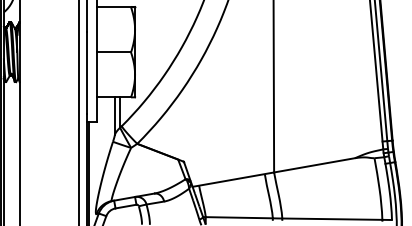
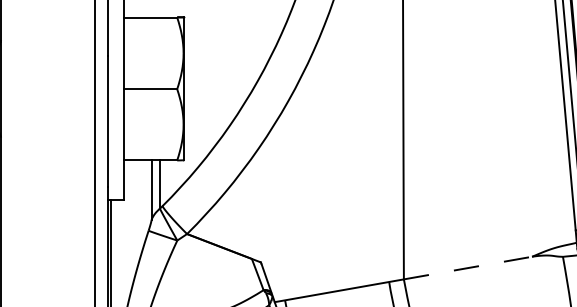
line: (315, 165) -> (469, 268), solid -> dashed

